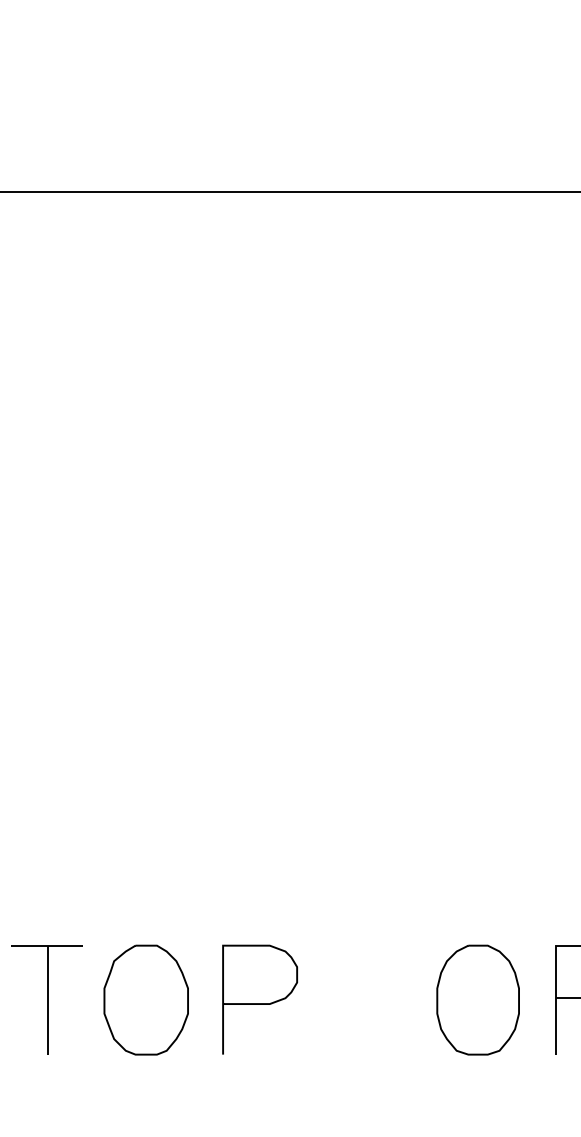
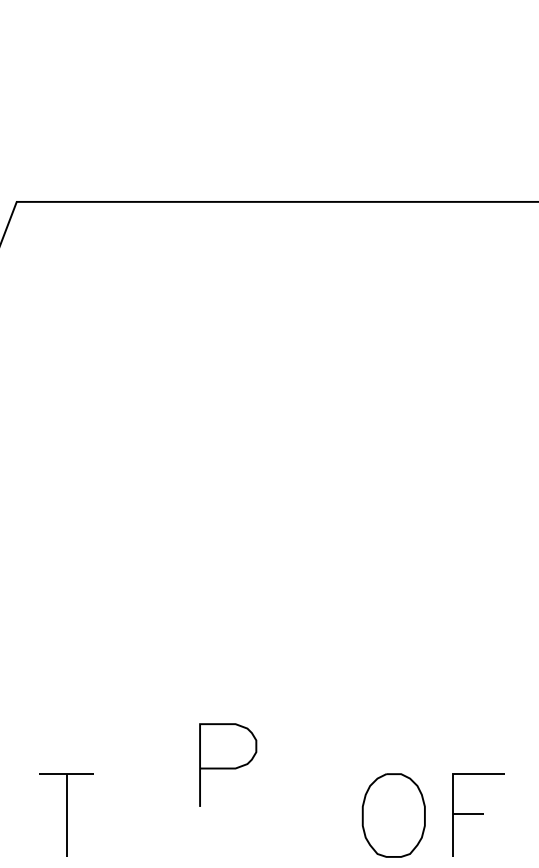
part: (145, 1000) -> (141, 815), removed
curve: (260, 1002) -> (228, 767), moved

